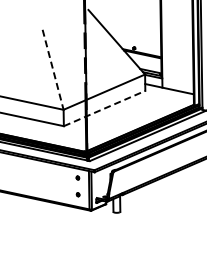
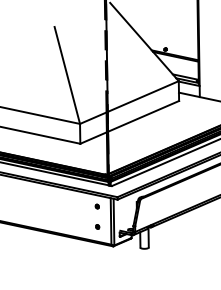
line: (53, 70) -> (67, 76), dashed -> solid
line: (105, 108) -> (130, 122), dashed -> solid

